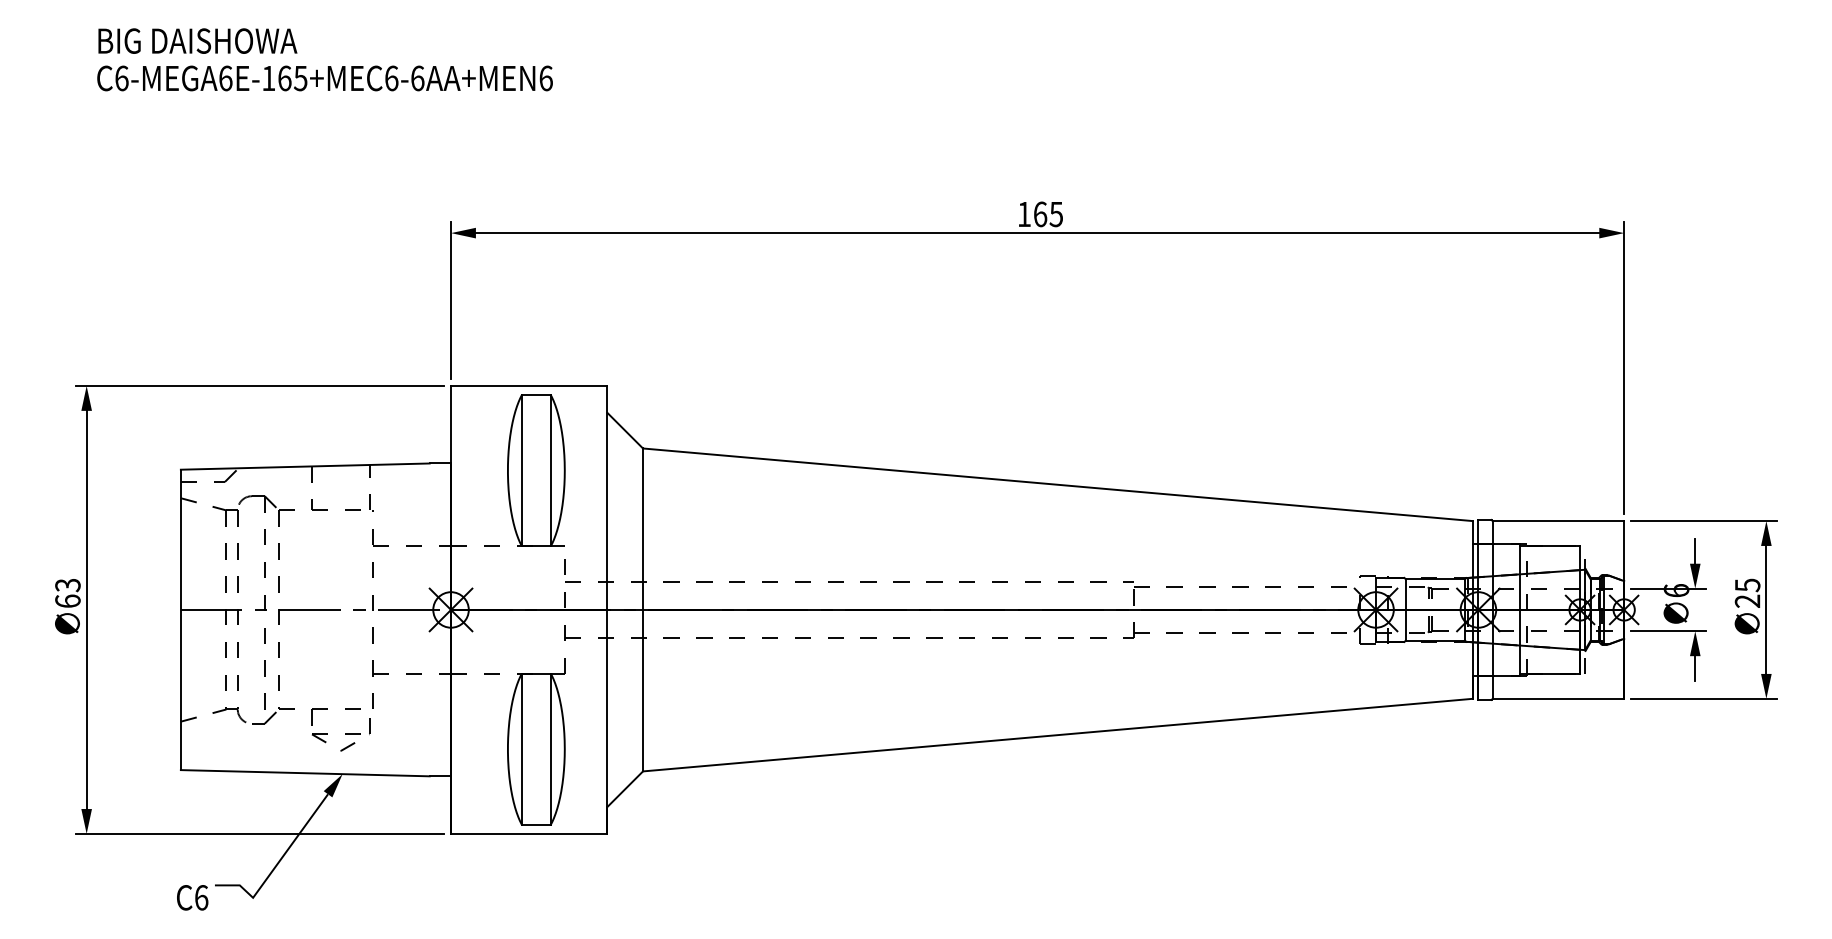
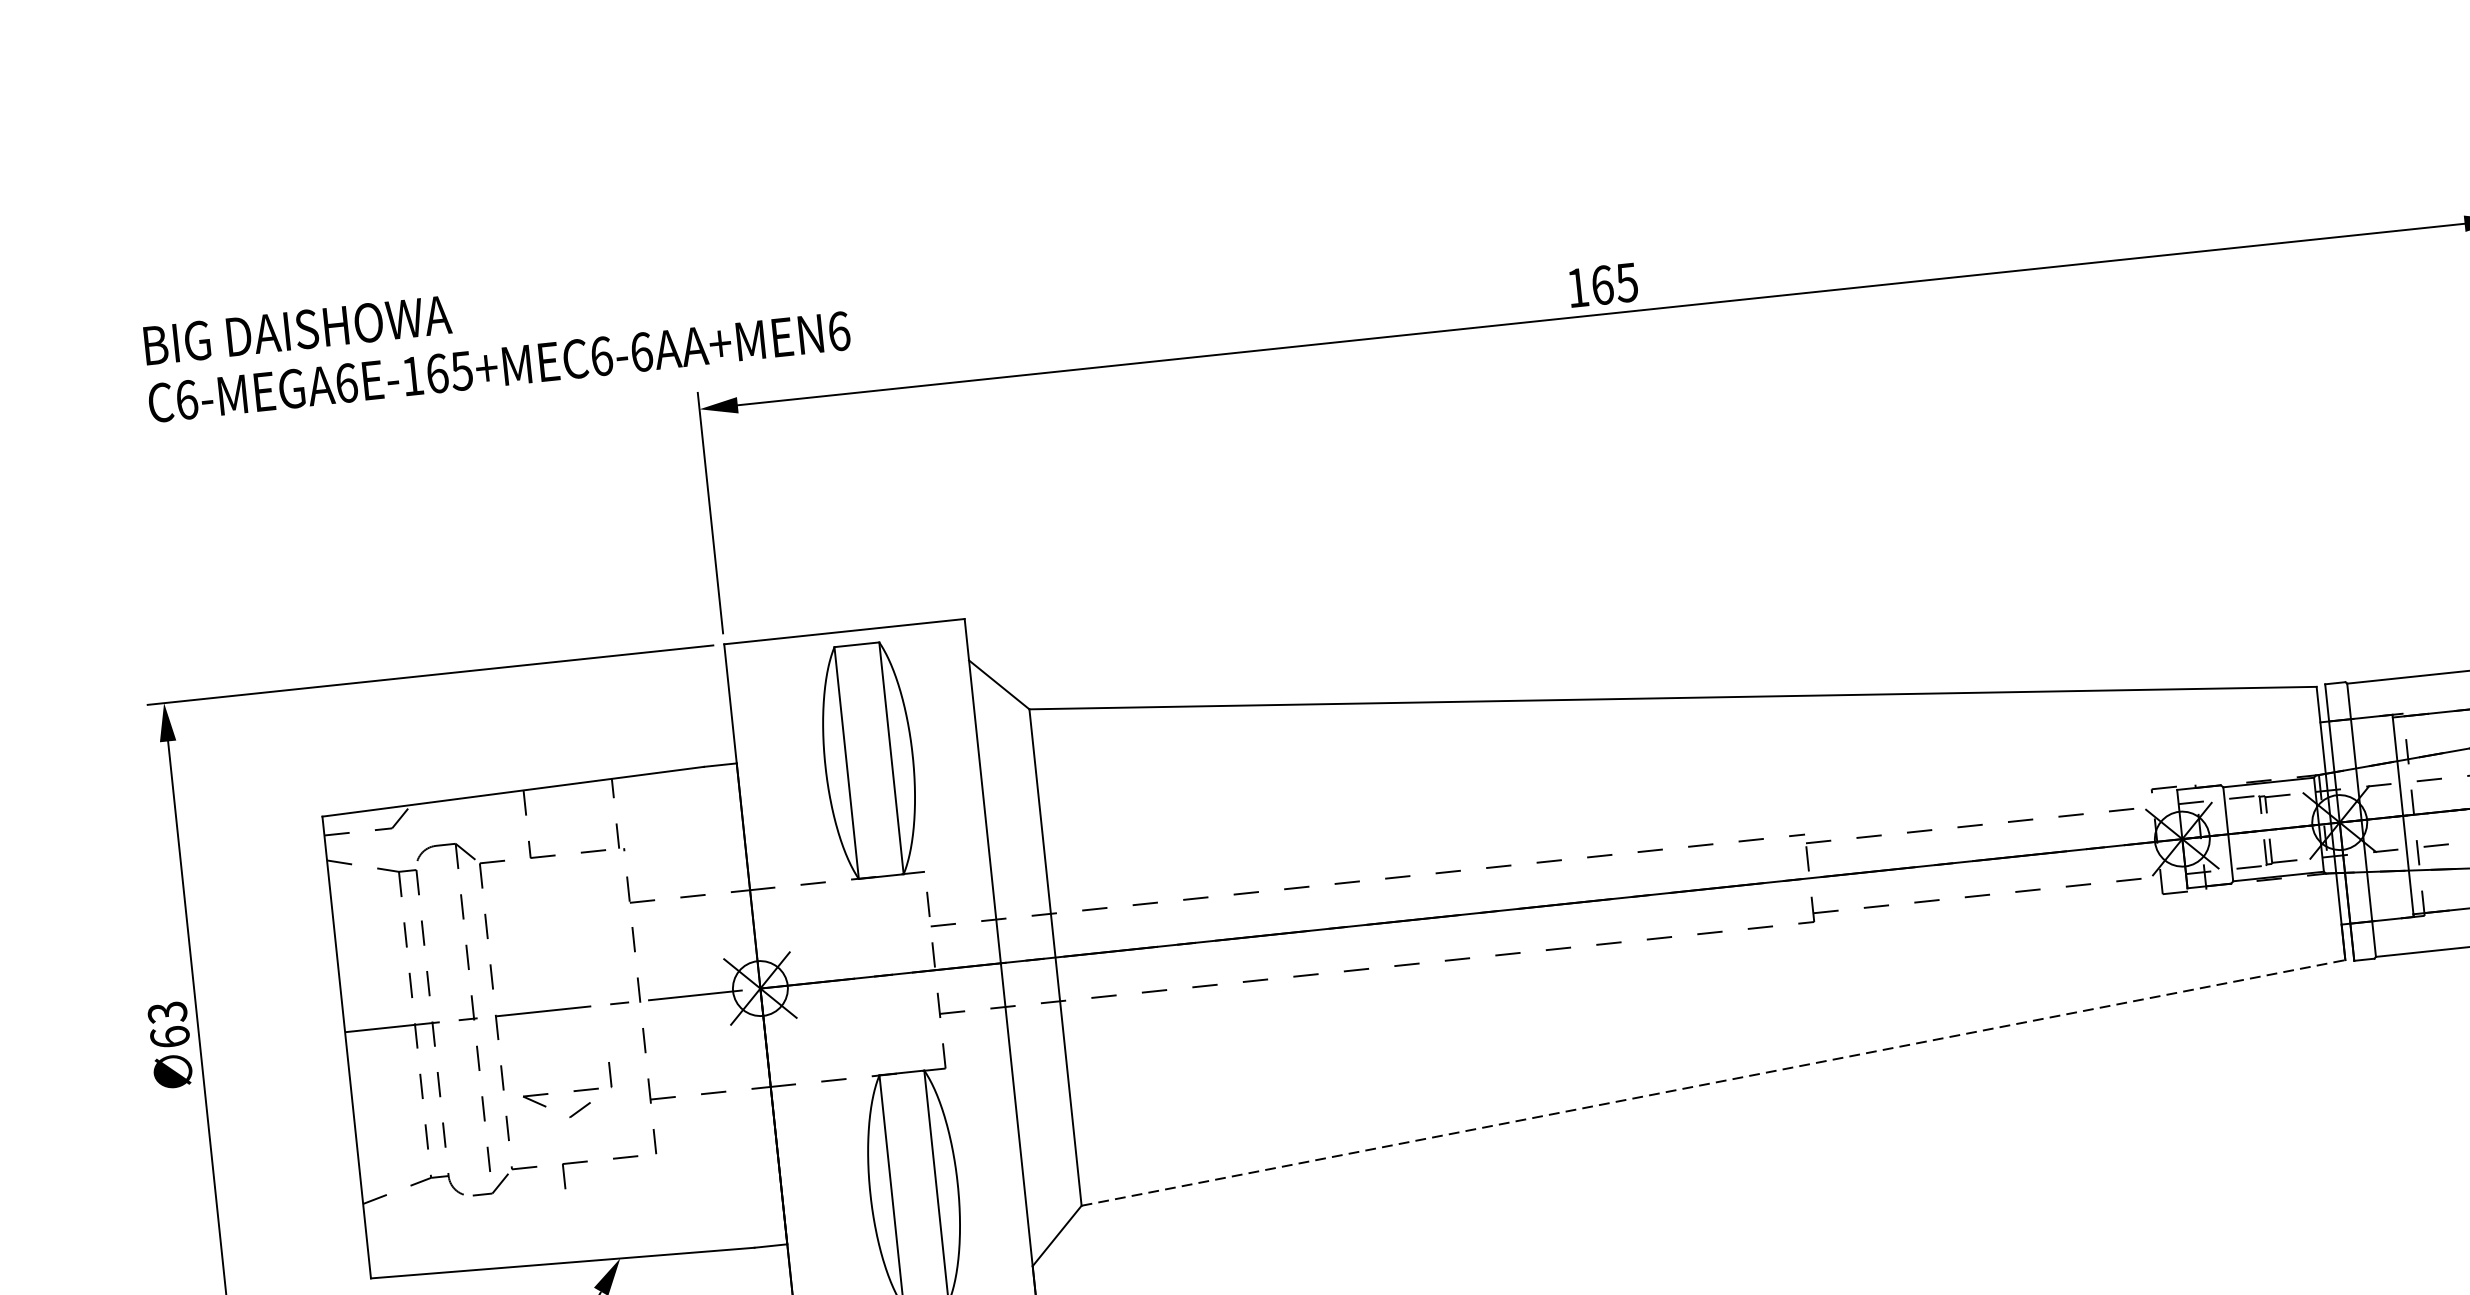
text: (324, 59) -> (495, 338), moved
part: (340, 734) -> (566, 1092), moved
line: (1058, 735) -> (1714, 1083), solid -> dashed

